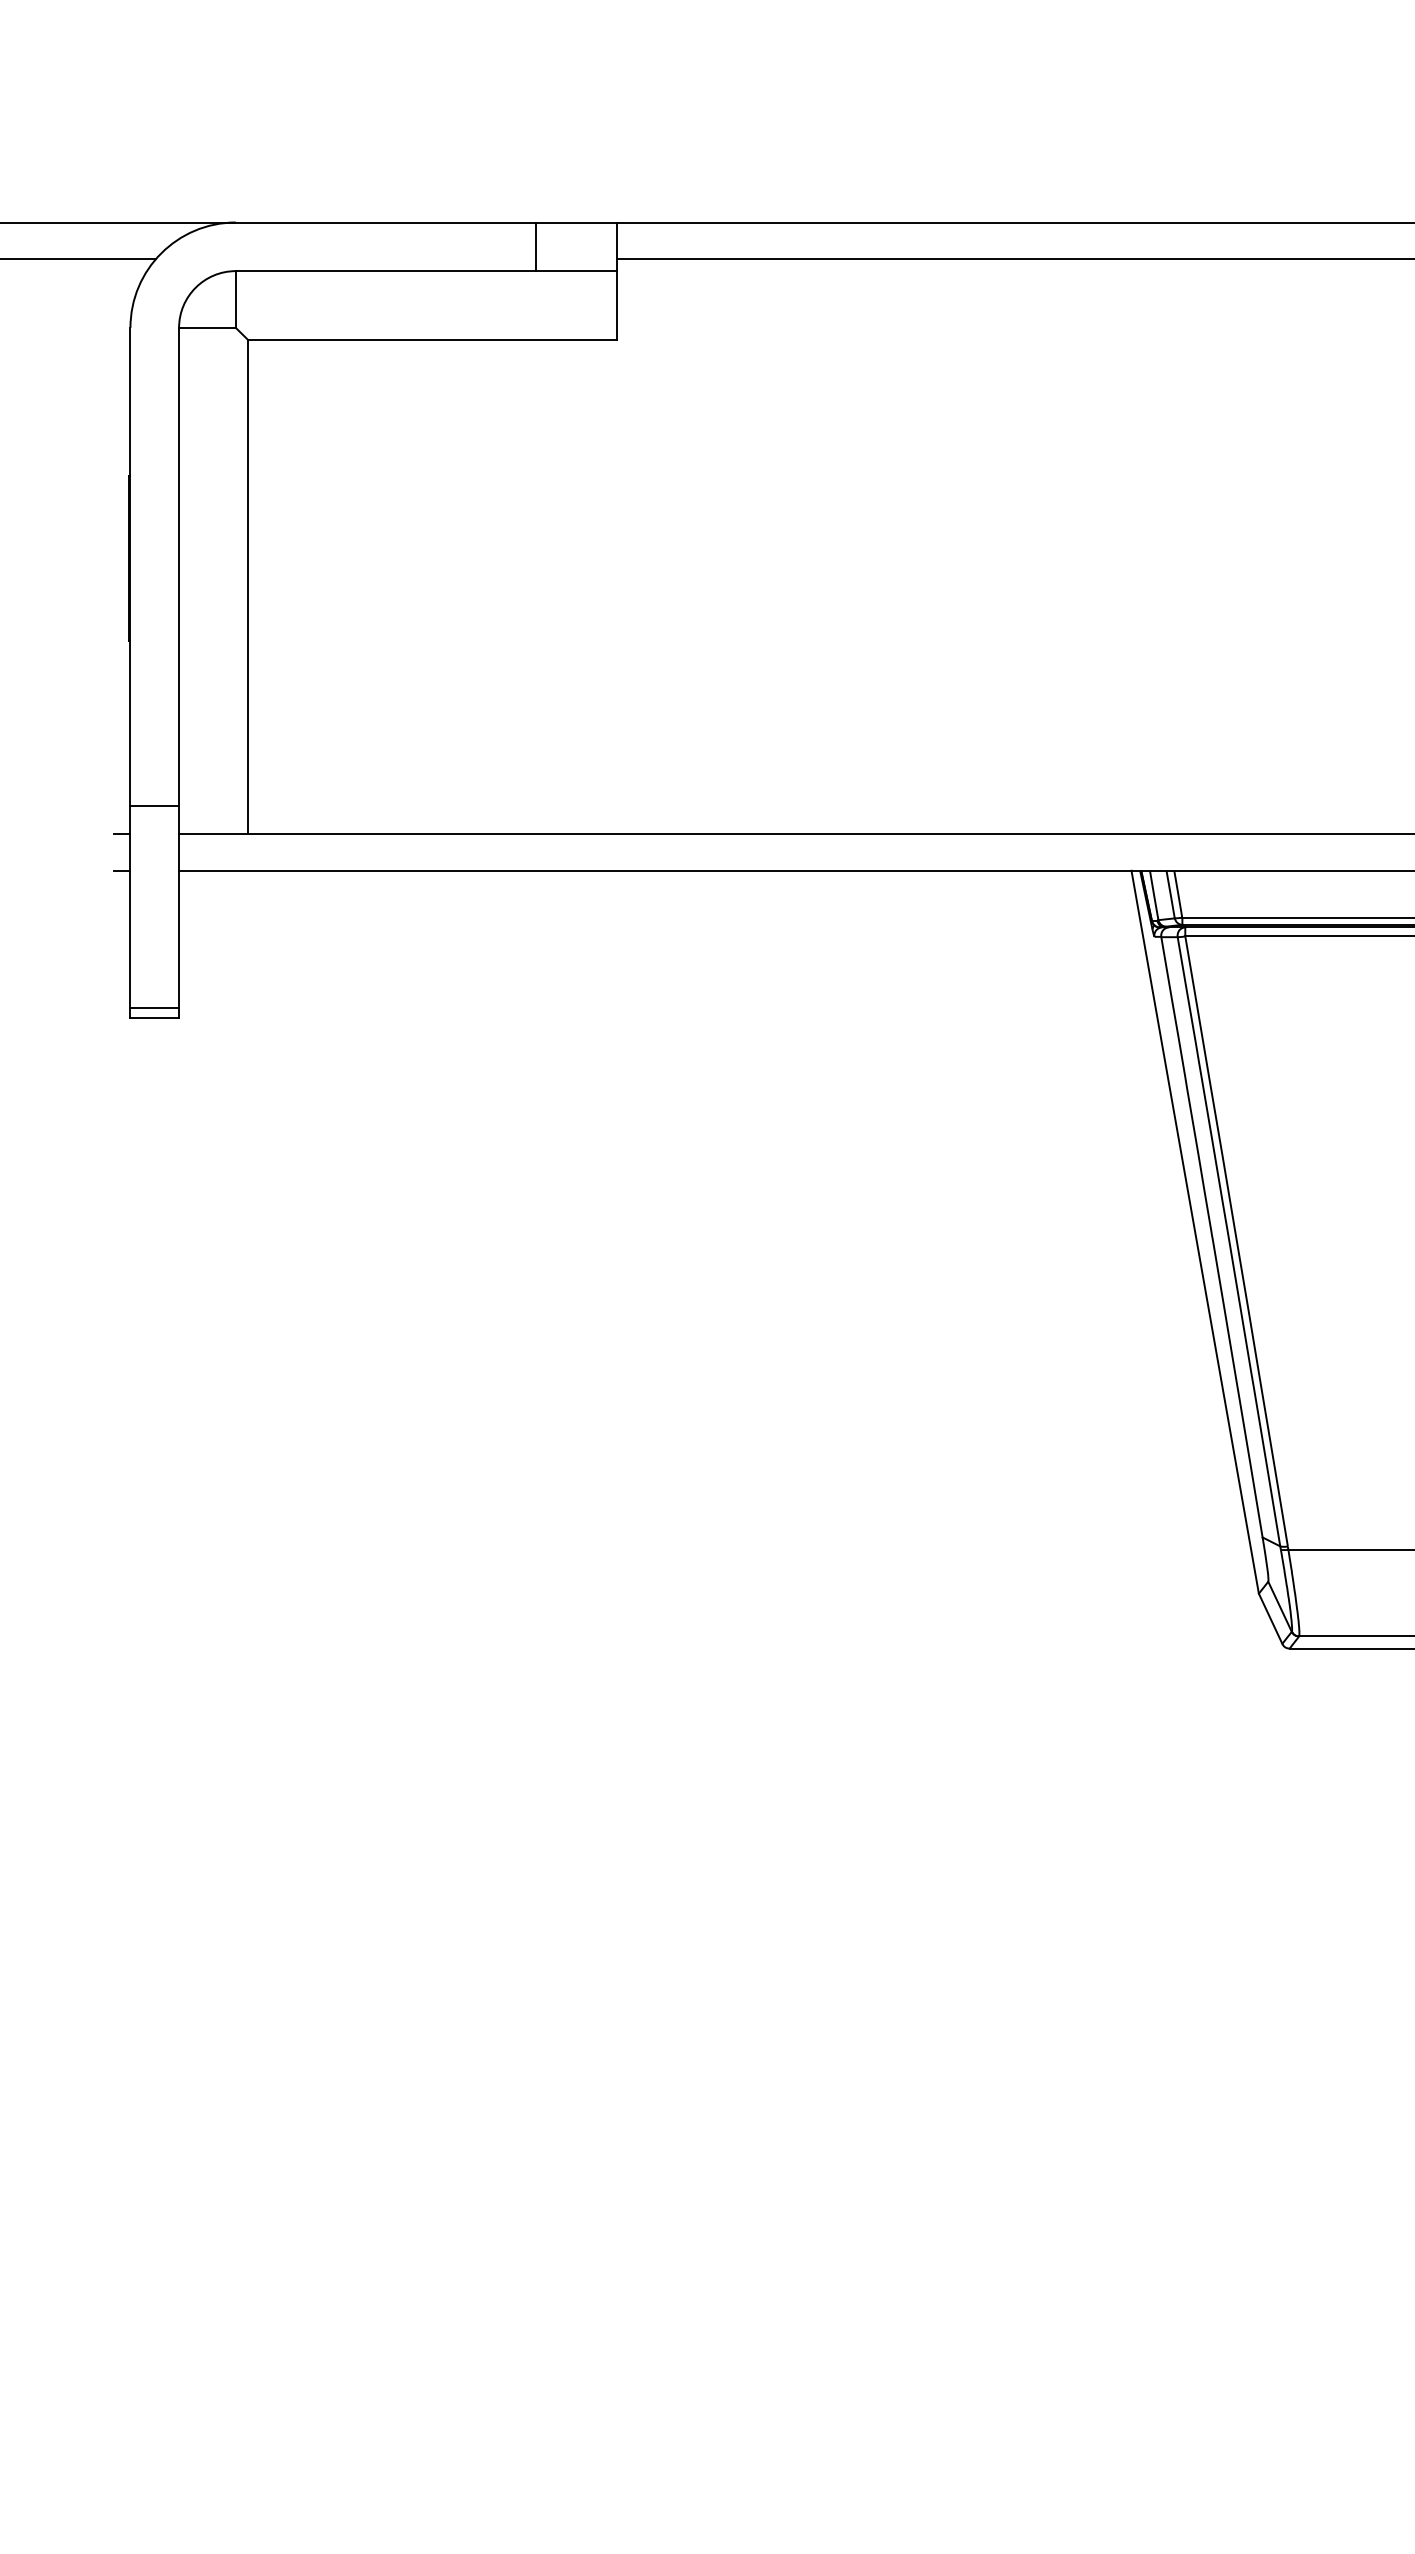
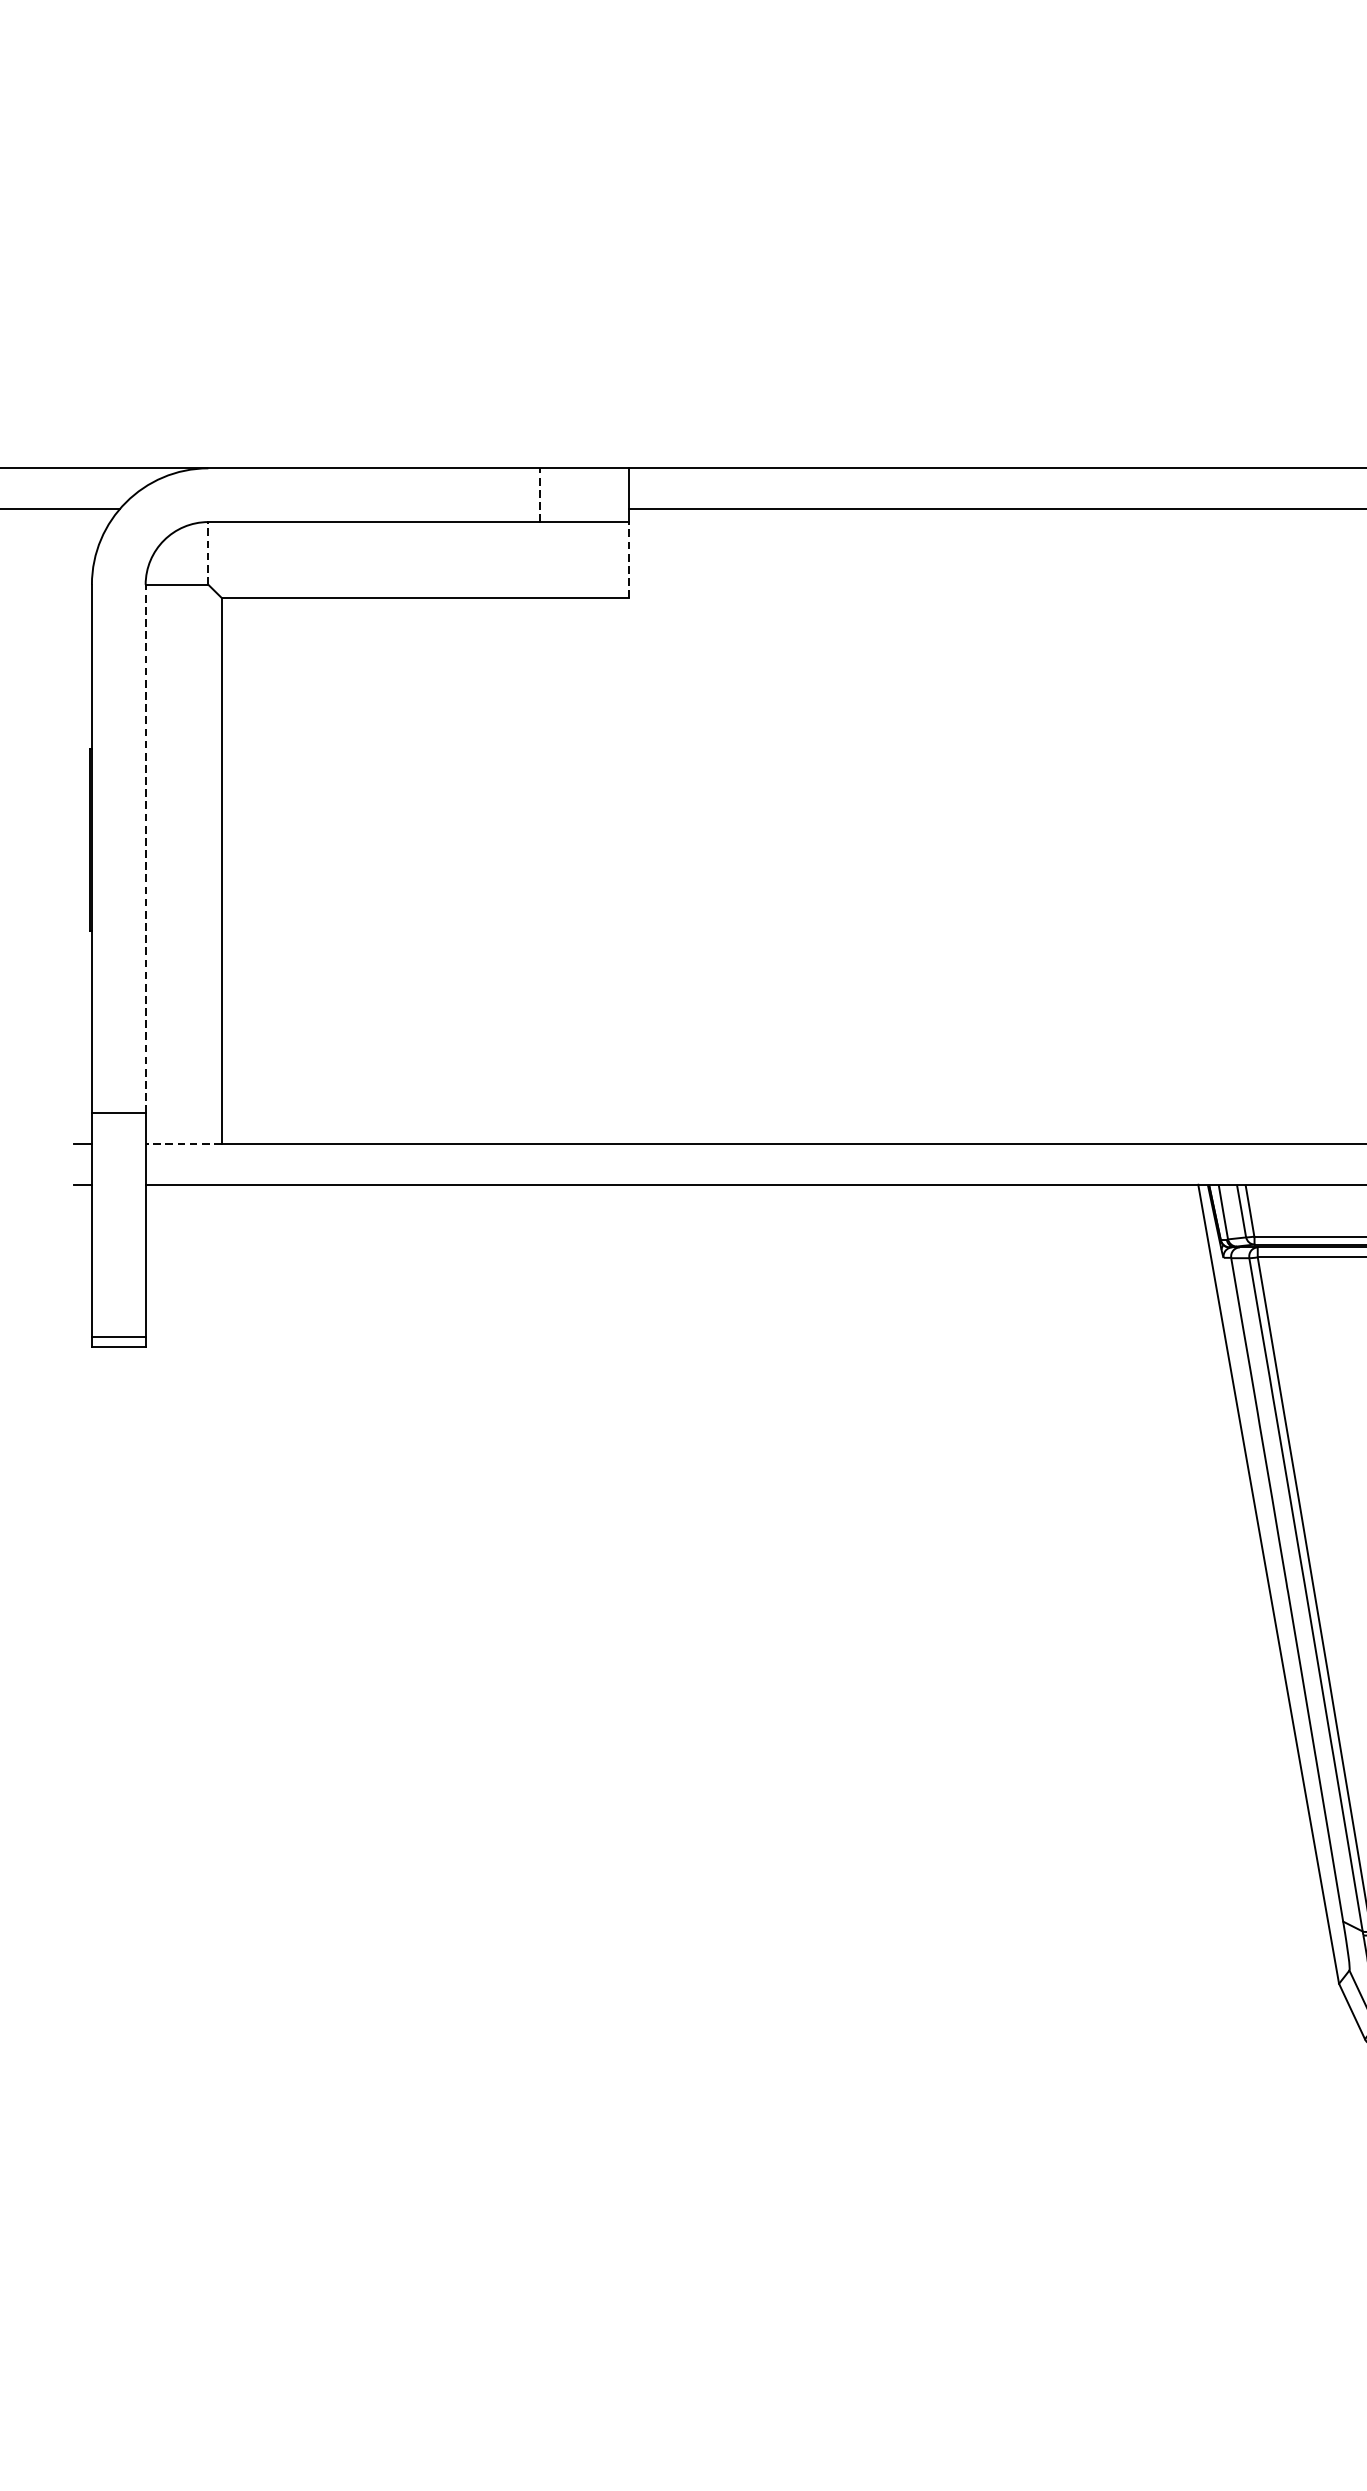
line: (535, 246) -> (539, 494), solid -> dashed
line: (235, 298) -> (208, 552), solid -> dashed
line: (616, 304) -> (629, 558), solid -> dashed
line: (179, 566) -> (146, 848), solid -> dashed
line: (213, 834) -> (183, 1144), solid -> dashed

